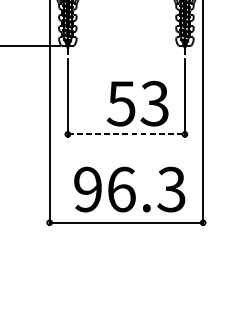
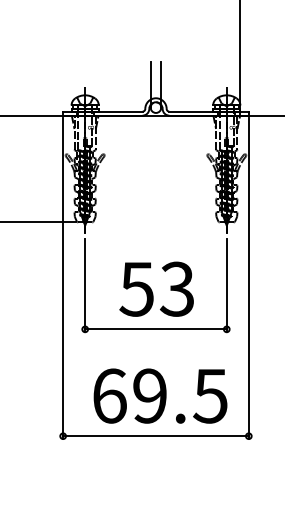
text: (137, 103) -> (156, 288), moved
line: (126, 134) -> (155, 329), dashed -> solid
text: (129, 189) -> (159, 395), 96.3 -> 69.5

